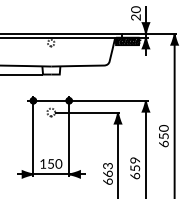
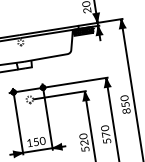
text: (163, 143) -> (126, 110), 650 -> 850
text: (135, 168) -> (106, 134), 659 -> 570
text: (107, 173) -> (83, 142), 663 -> 520

